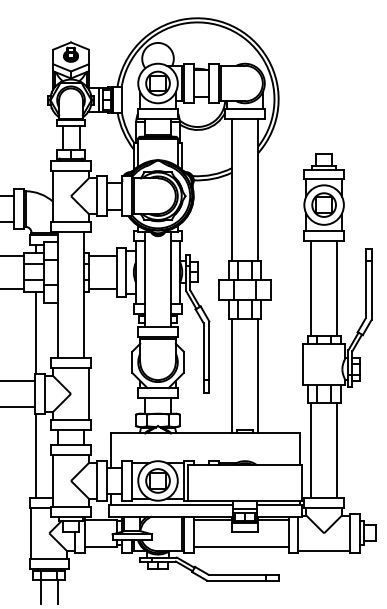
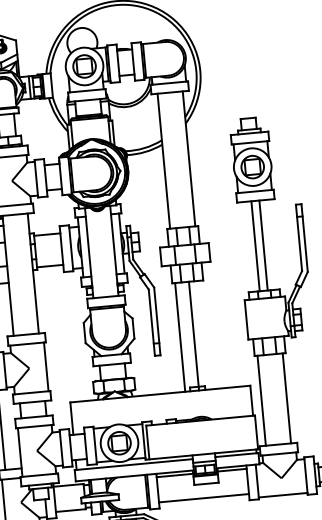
line: (310, 287) -> (263, 244), moved
line: (337, 287) -> (255, 245), moved
line: (258, 375) -> (194, 335), moved

